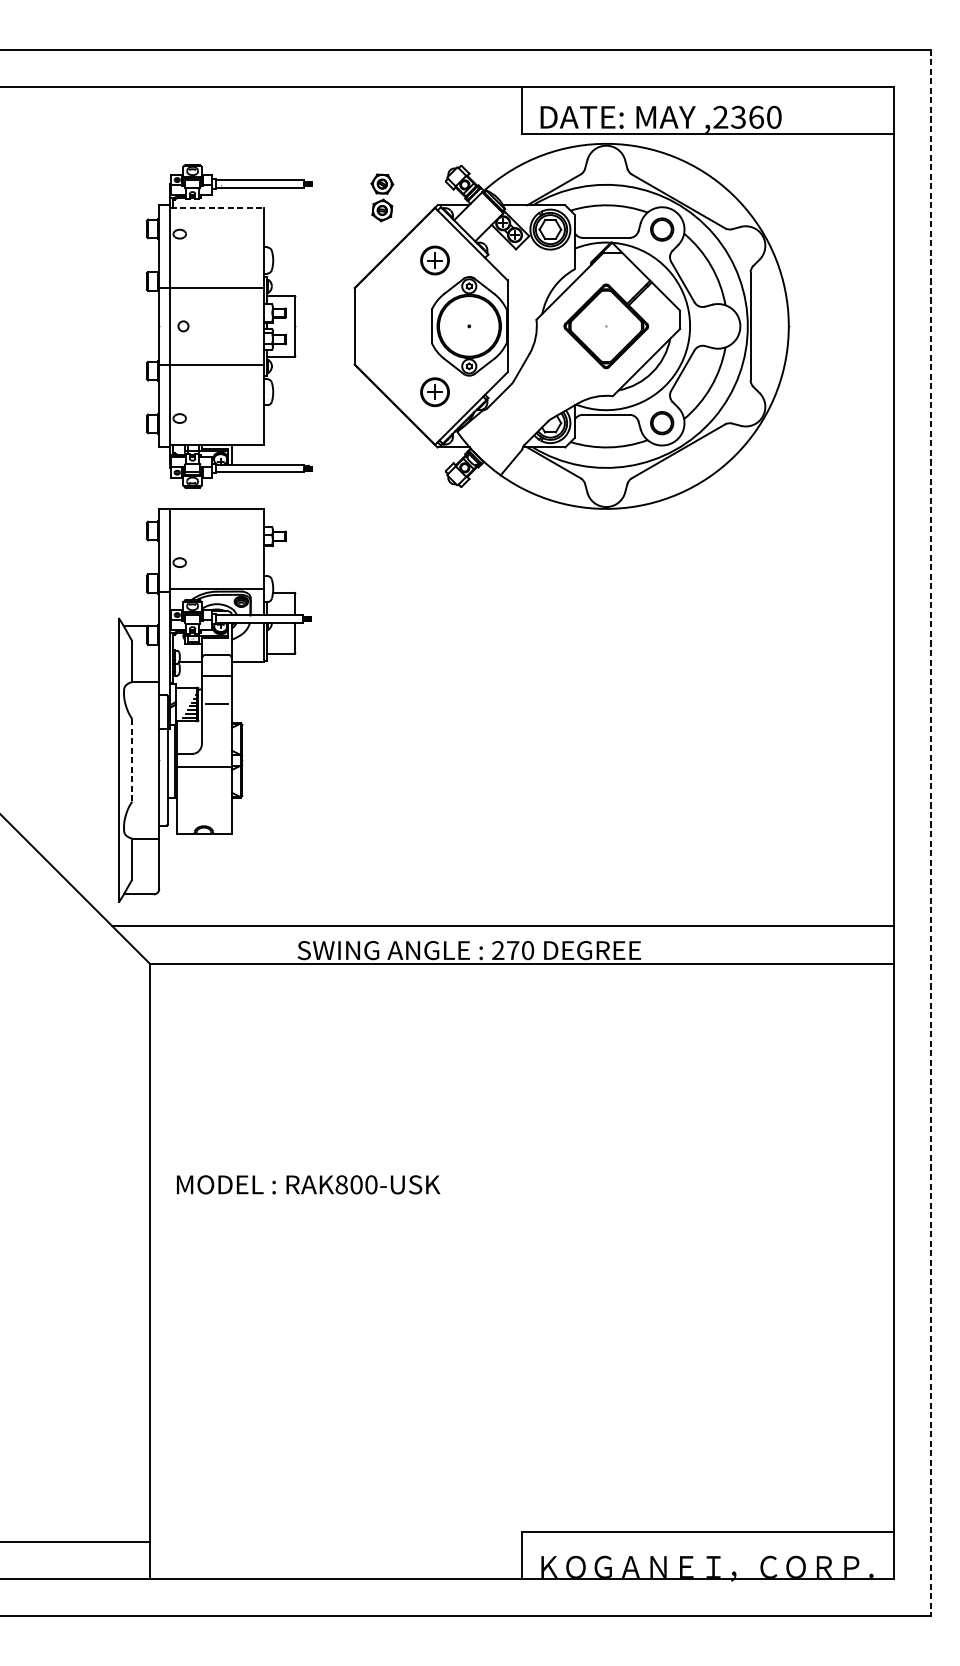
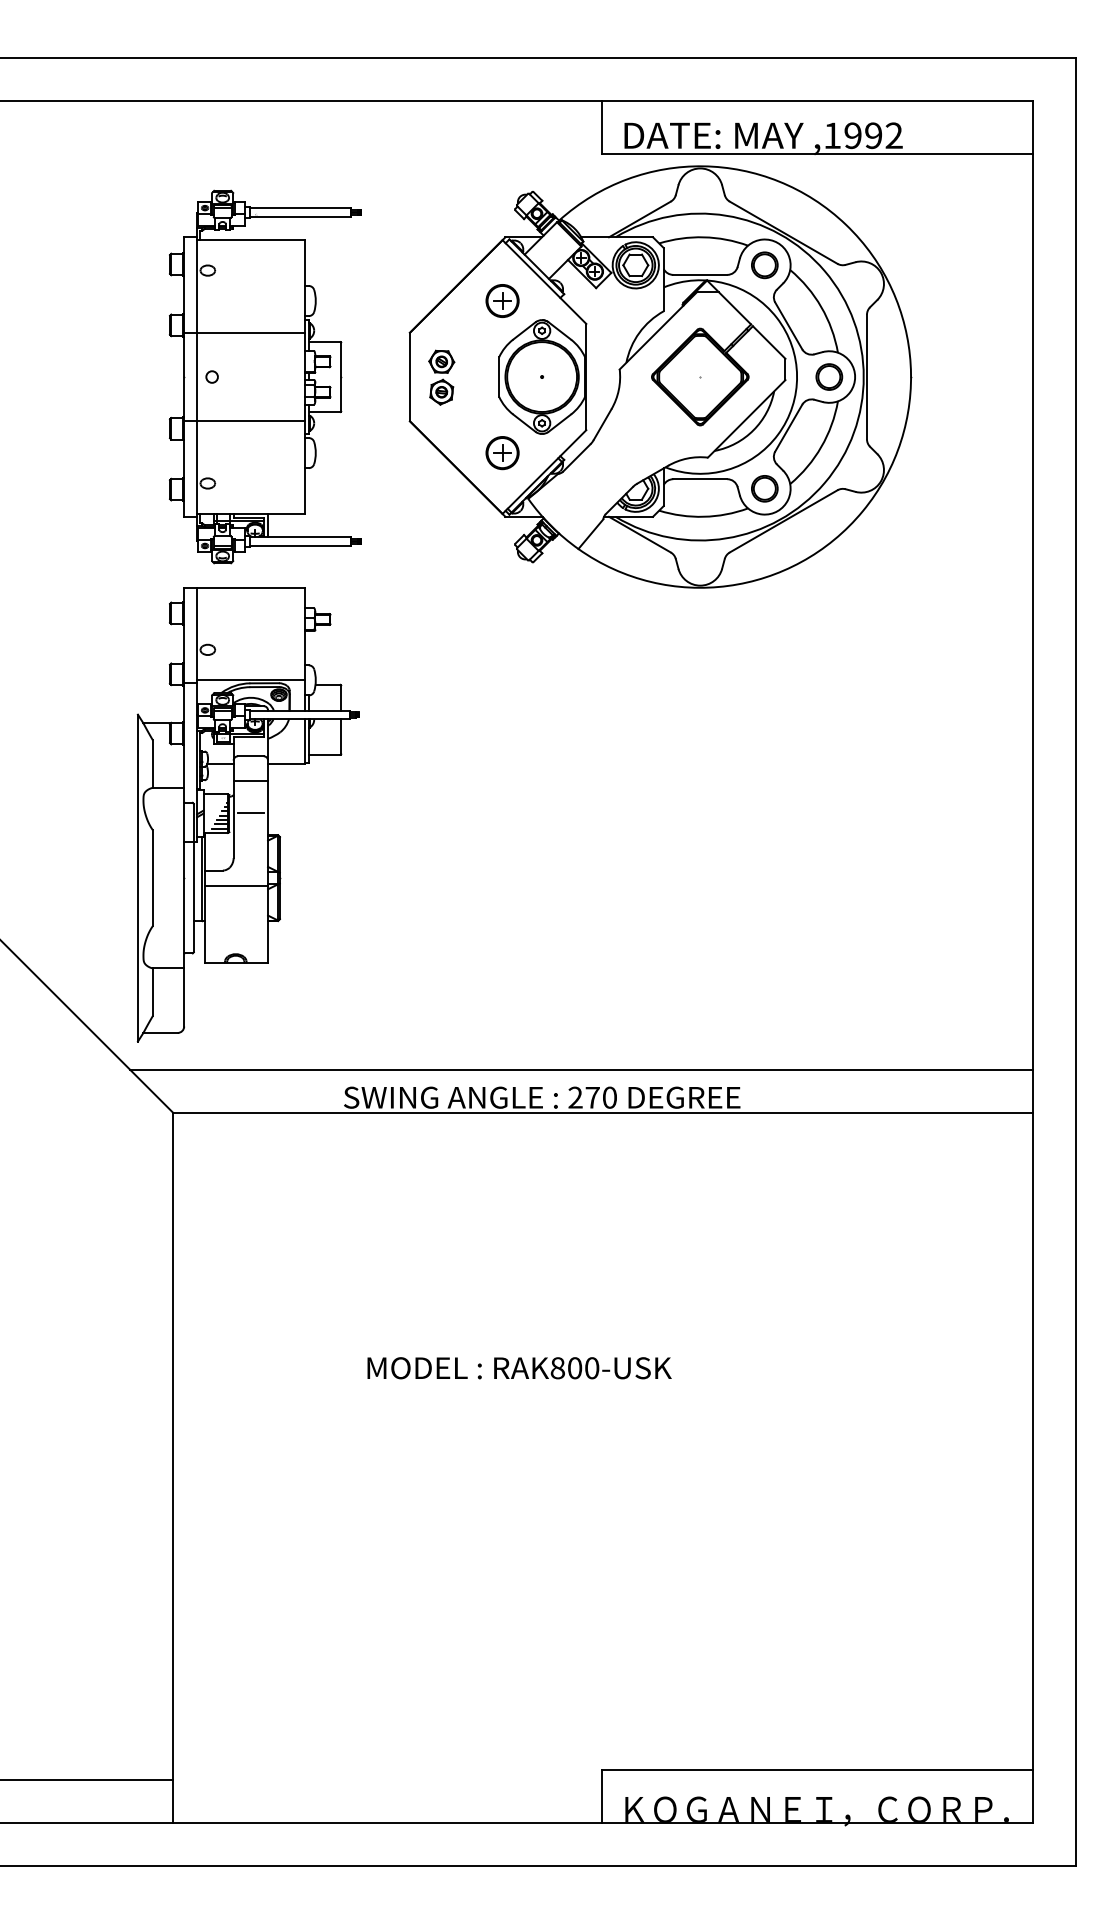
text: (747, 117) -> (863, 135), ,2360 -> ,1992
part: (382, 197) -> (441, 377), moved
line: (216, 208) -> (250, 240), dashed -> solid
part: (718, 325) -> (829, 376), added
line: (132, 760) -> (153, 878), dashed -> solid
line: (931, 833) -> (1075, 962), dashed -> solid
text: (308, 1185) -> (519, 1368), moved

